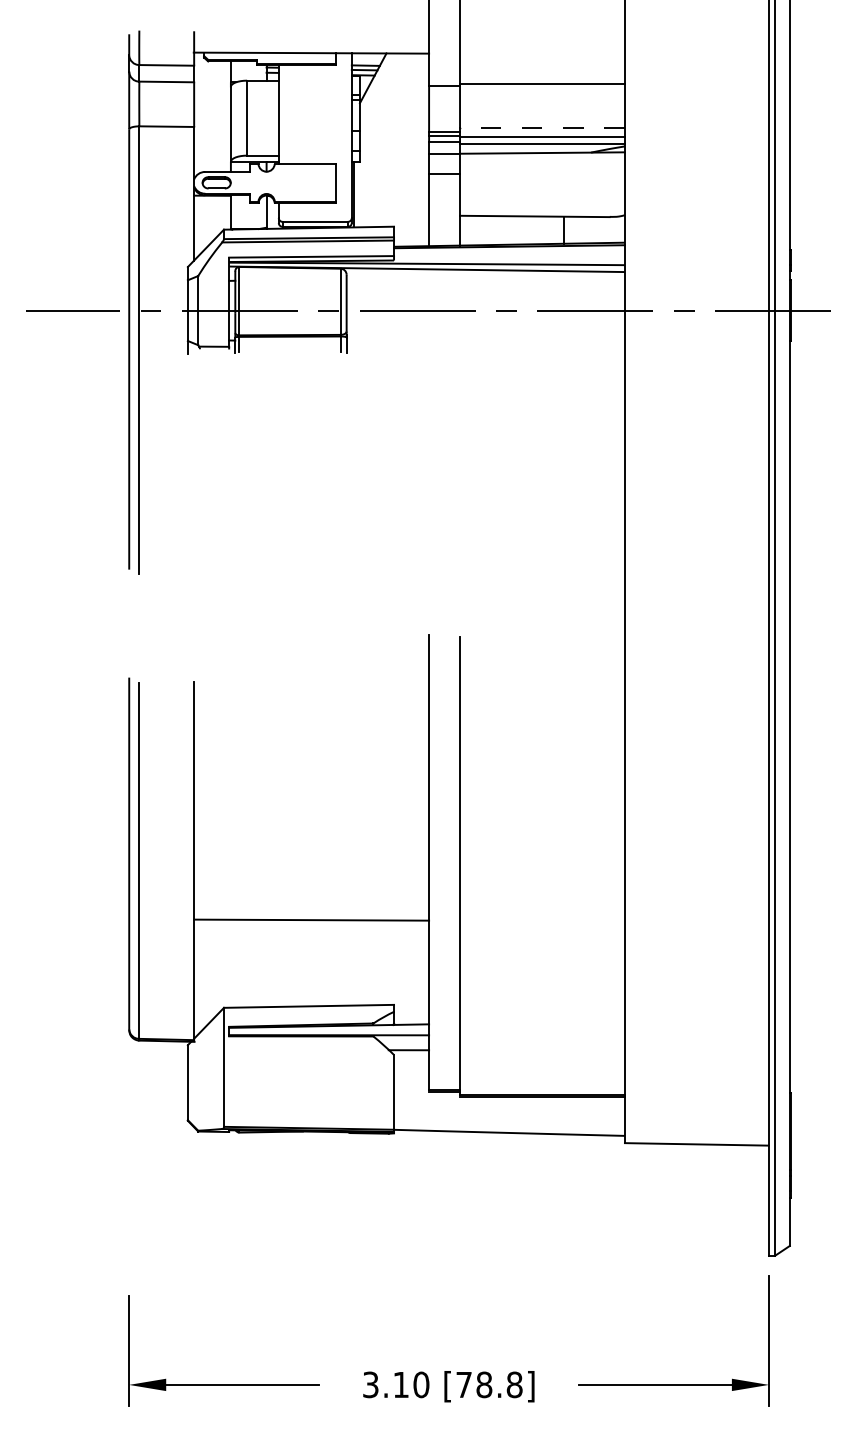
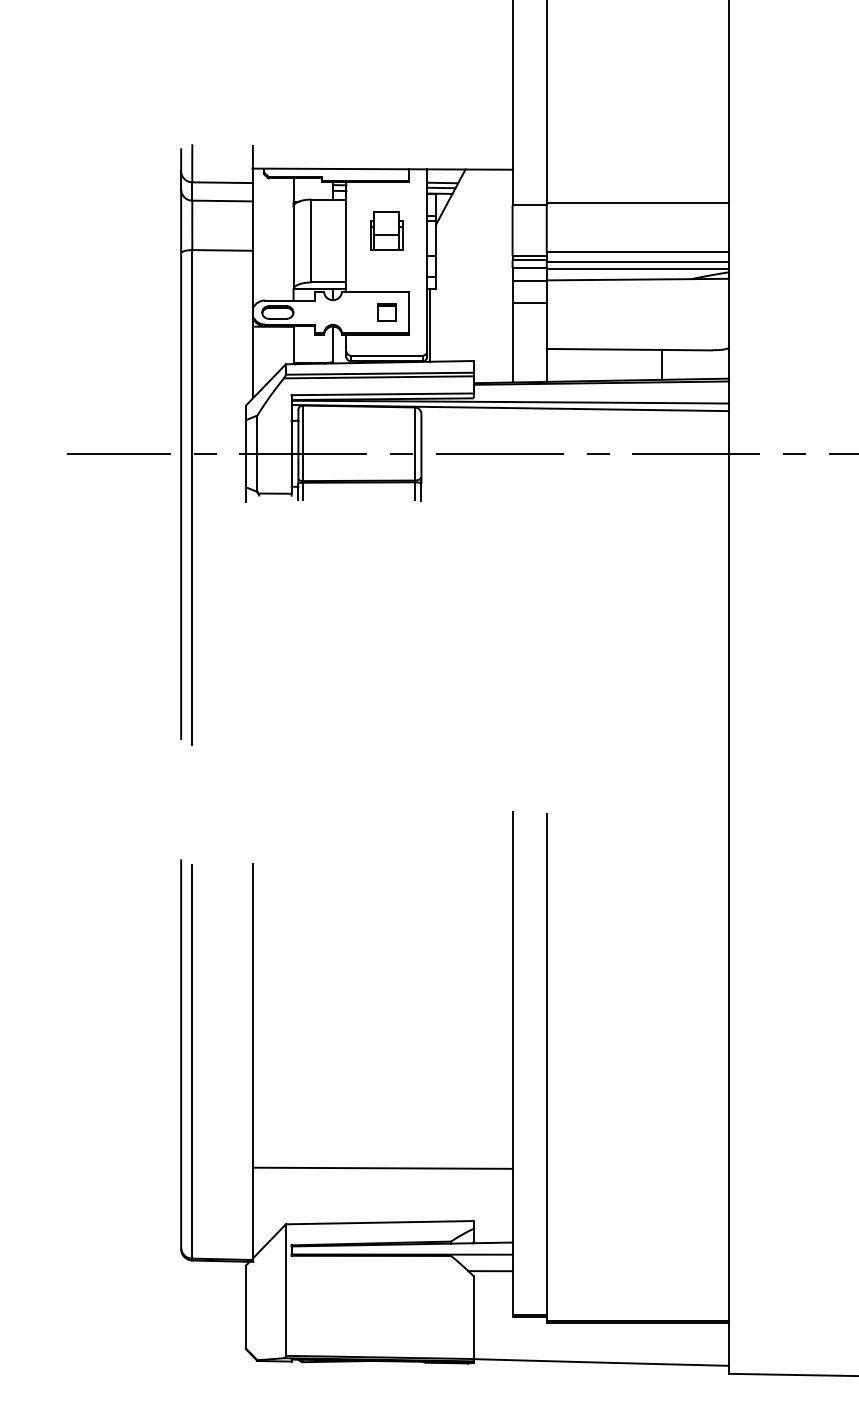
part: (315, 108) -> (387, 230), added
line: (541, 128) -> (636, 252), dashed -> solid
part: (314, 182) -> (385, 312), added
line: (311, 919) -> (382, 1167), moved

